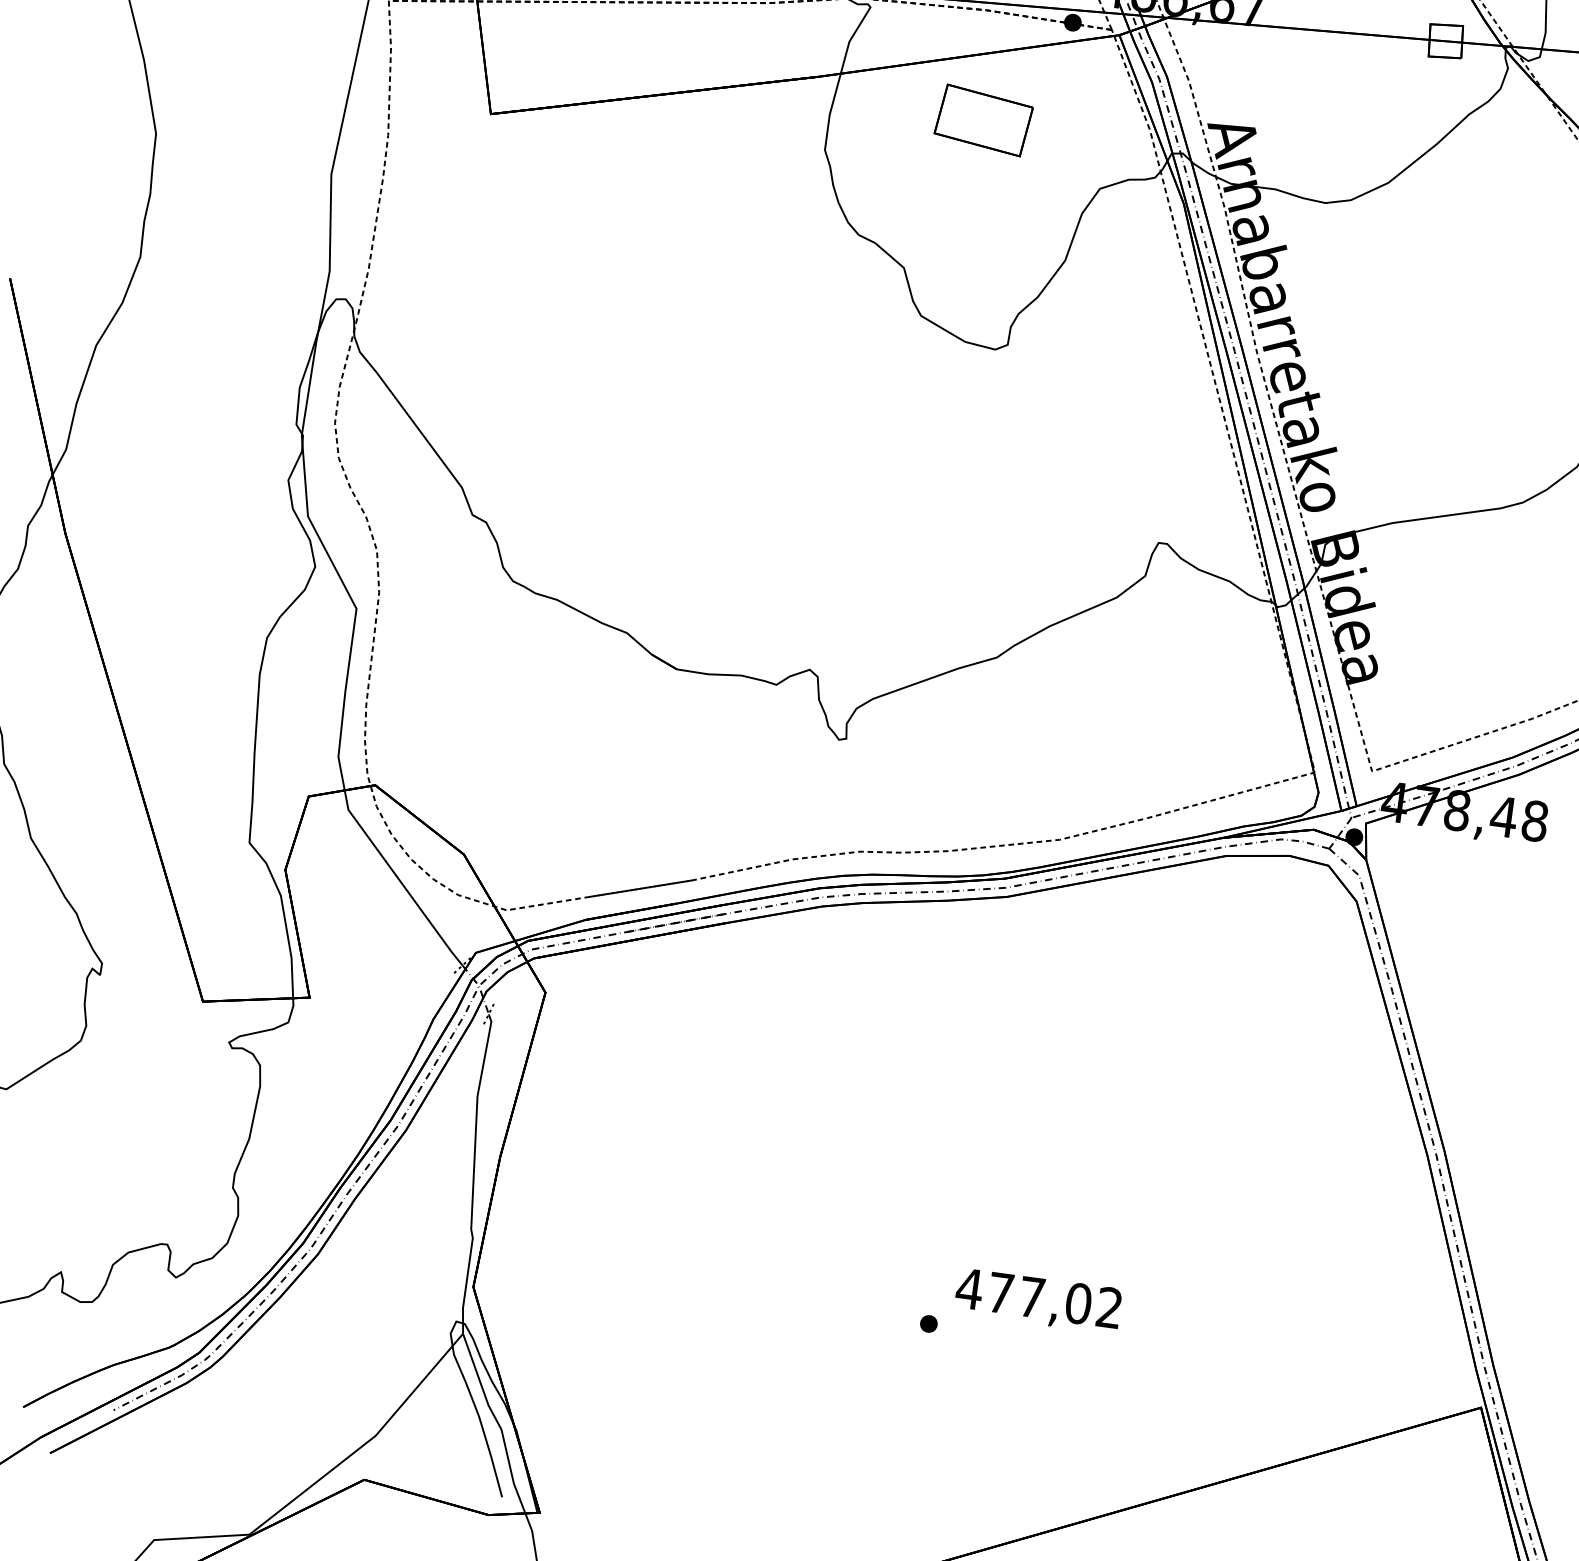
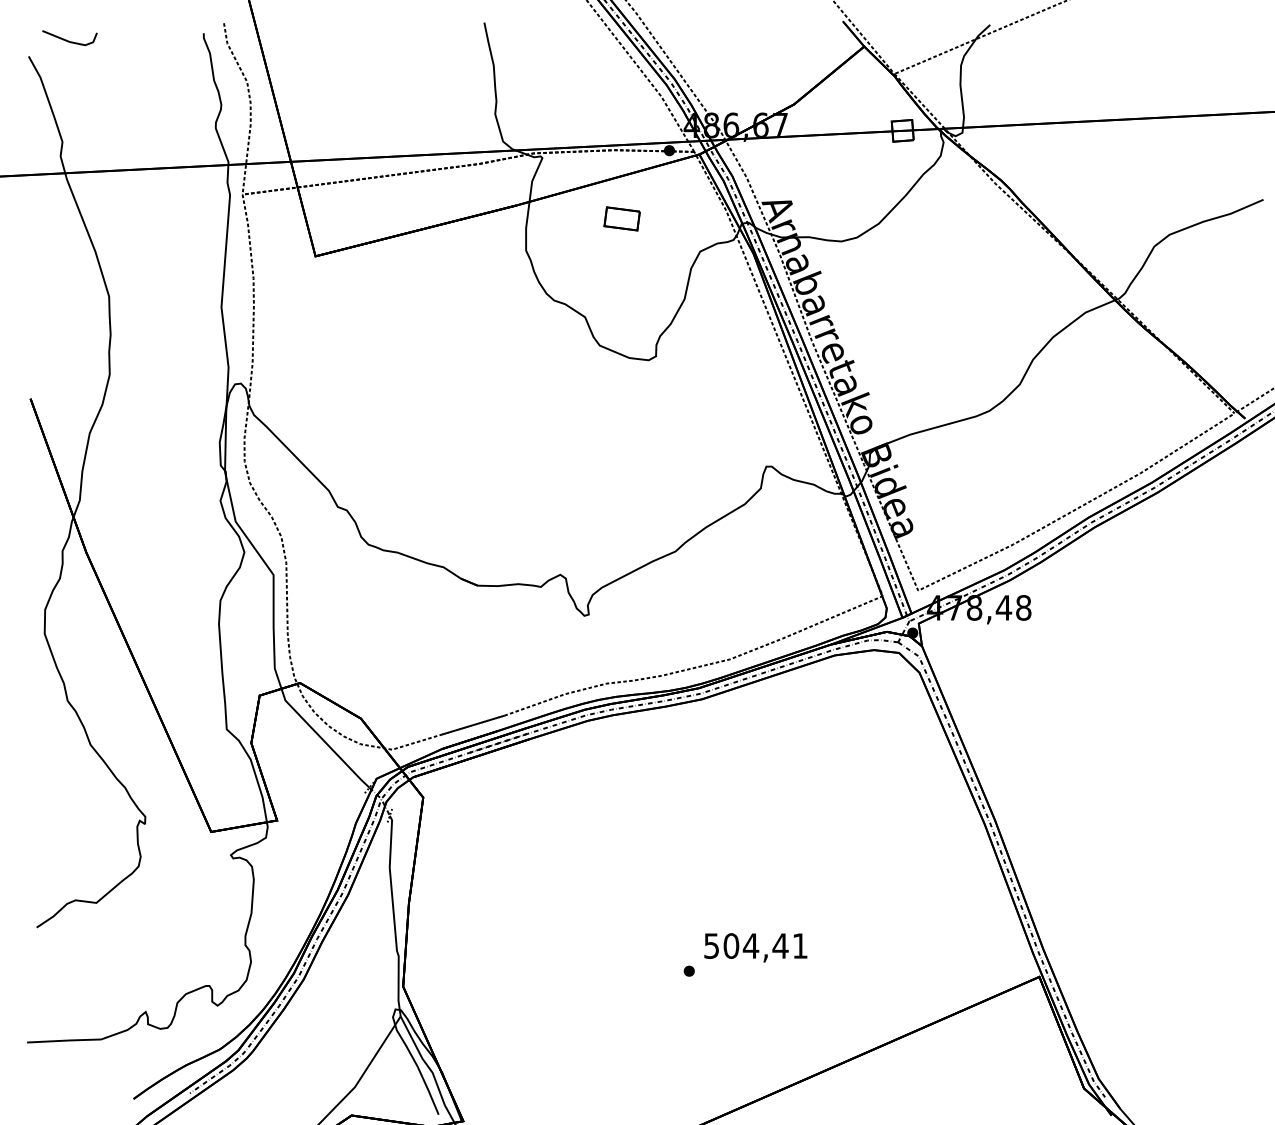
part: (982, 119) -> (621, 218), size x0.6
text: (1039, 1297) -> (755, 945), 477,02 -> 504,41

